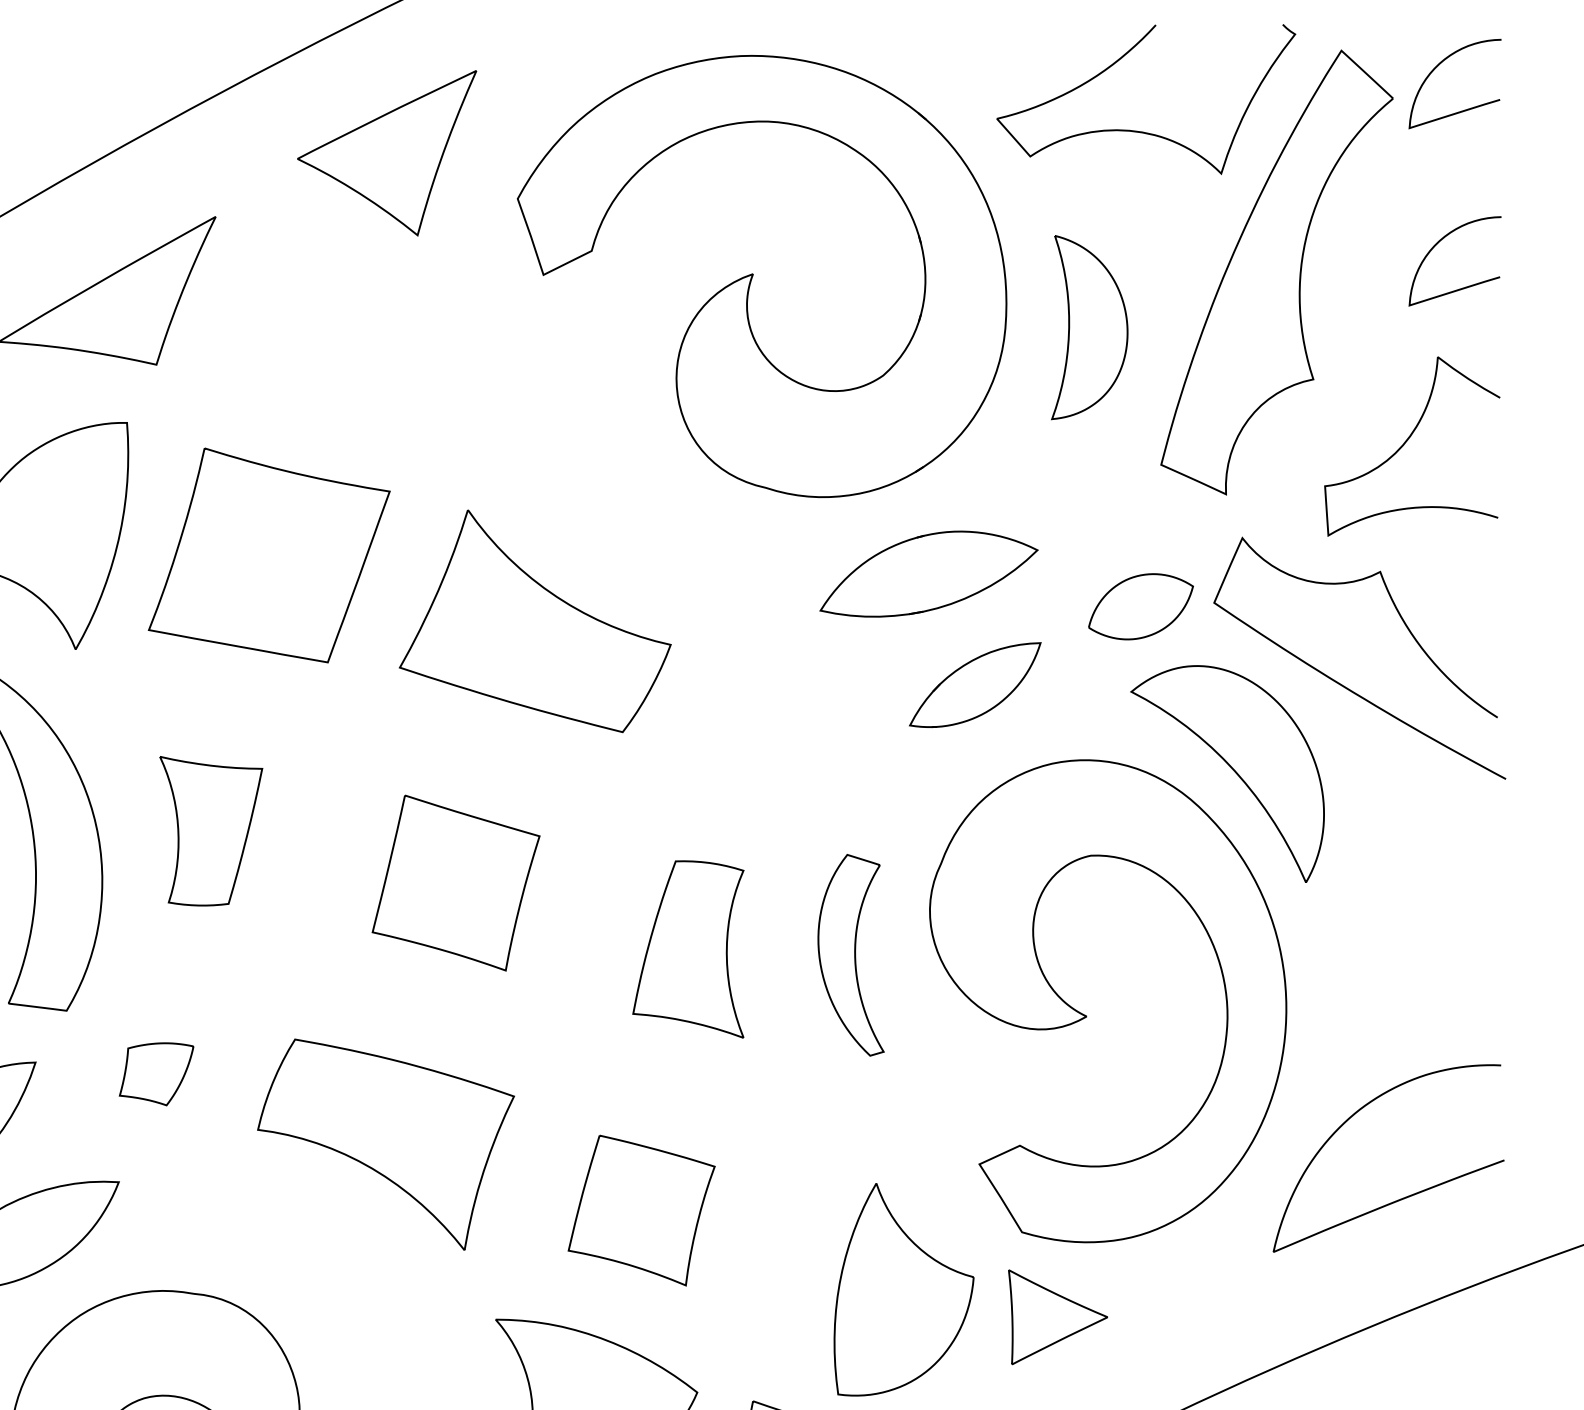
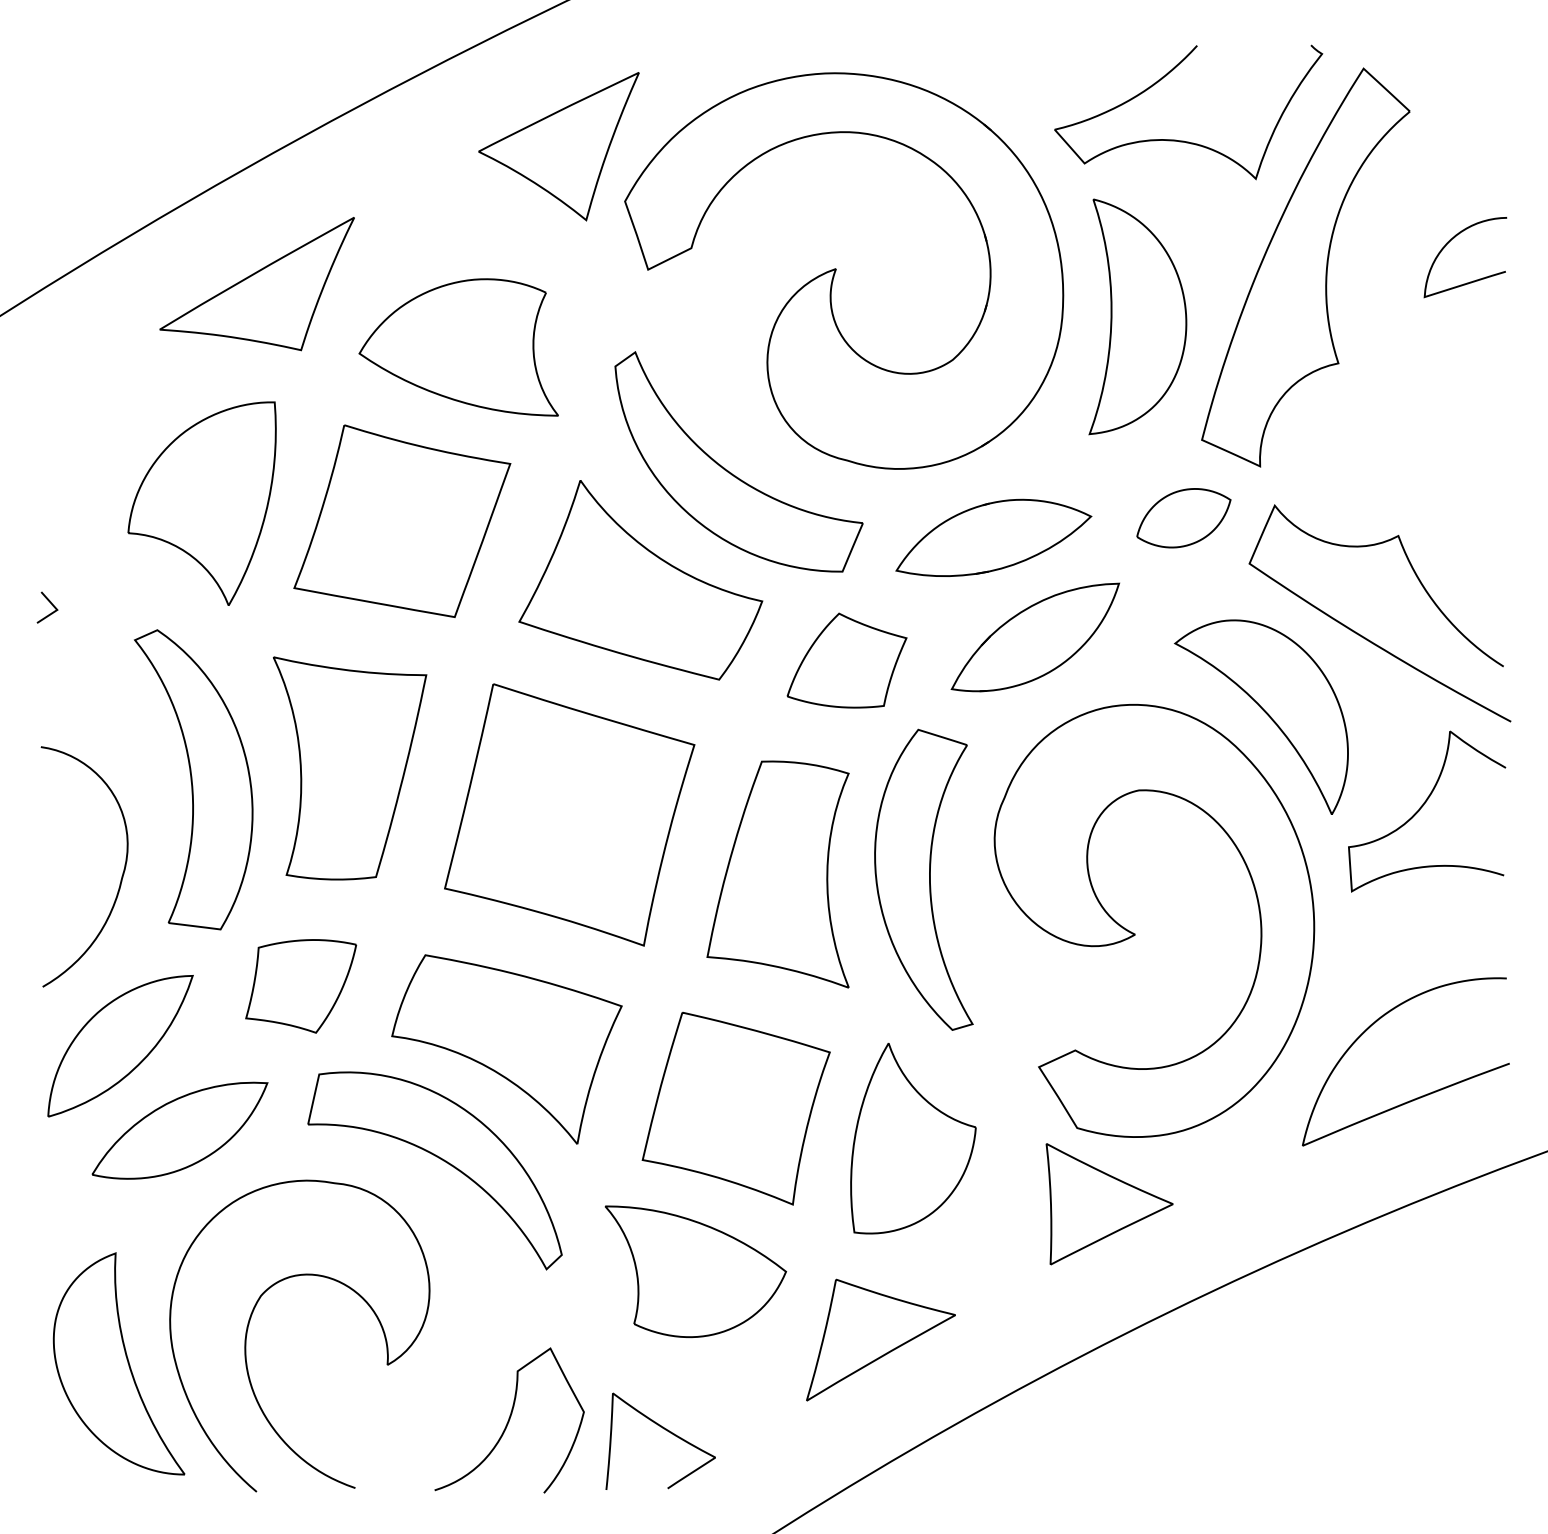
curve: (1438, 66) -> (1450, 82), removed
part: (386, 153) -> (558, 146), moved
part: (1089, 327) -> (1137, 316), size x1.43
part: (331, 361) -> (458, 347), added
curve: (1408, 440) -> (1423, 806), moved
part: (636, 501) -> (731, 472), added
part: (1140, 607) -> (1183, 518), moved
part: (974, 685) -> (1034, 637), size x1.43
part: (764, 710) -> (846, 660), added
part: (211, 831) -> (350, 768), size x1.67
part: (455, 882) -> (569, 814), size x1.67
part: (687, 949) -> (777, 874), size x1.43
part: (850, 955) -> (923, 879), size x1.67
part: (156, 1074) -> (301, 986), size x1.67
part: (640, 1210) -> (735, 1108), size x1.43
part: (311, 1267) -> (440, 1159), added
part: (904, 1289) -> (913, 1138), moved
part: (1058, 1317) -> (1109, 1204), size x1.43

